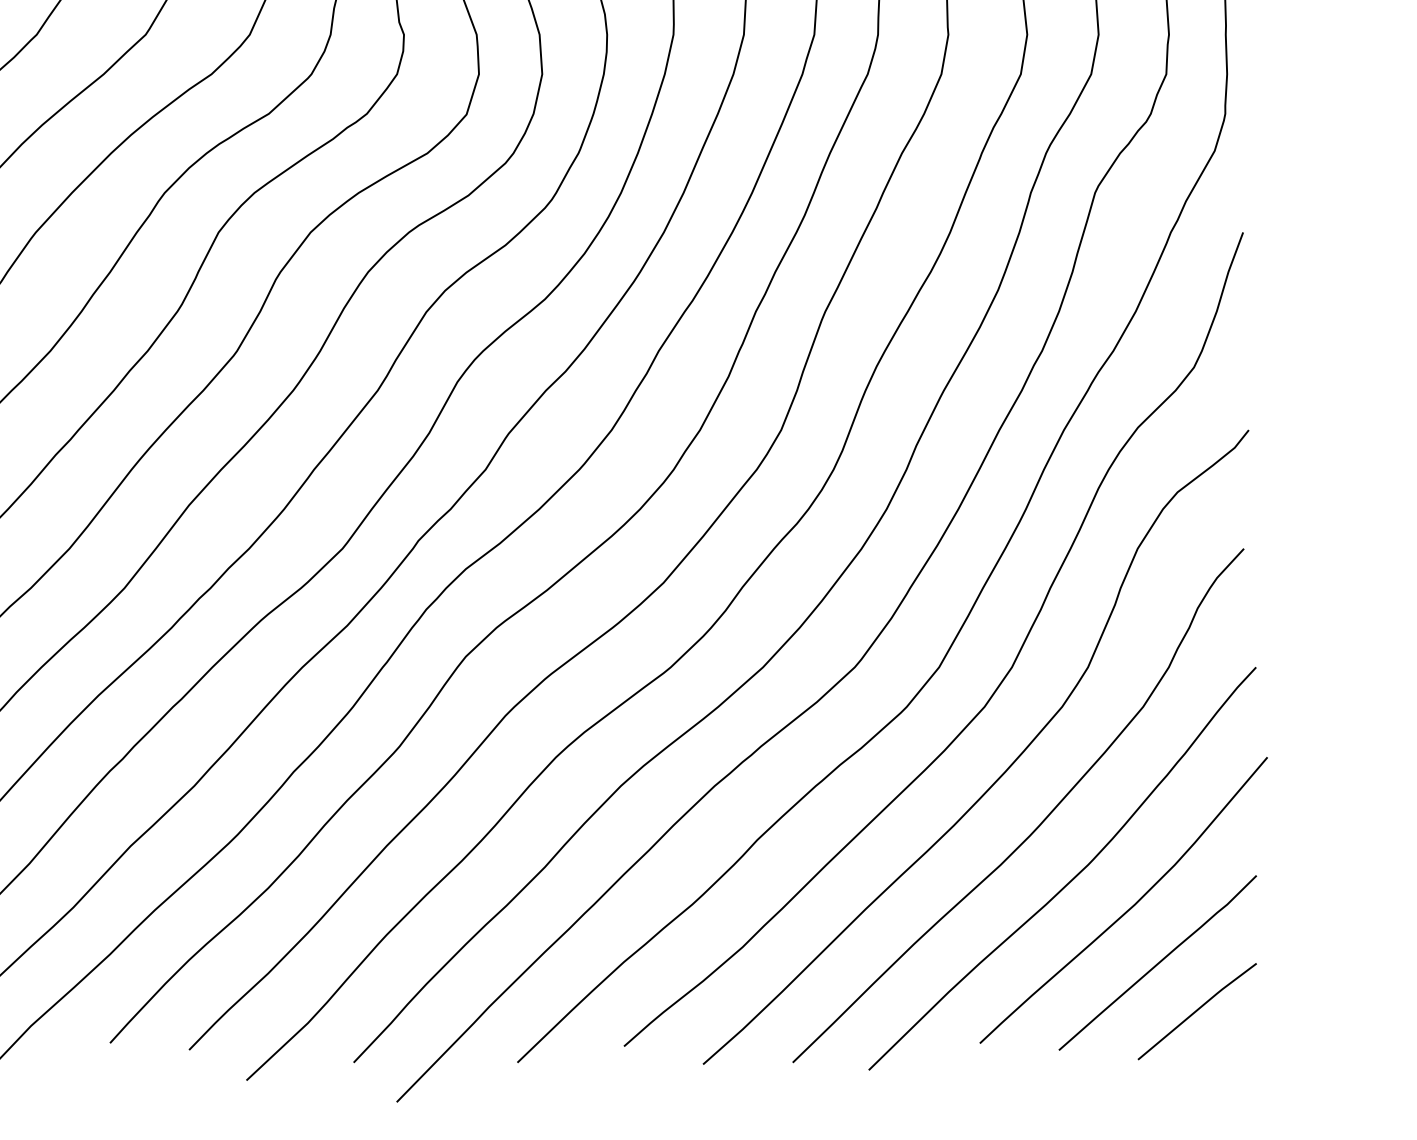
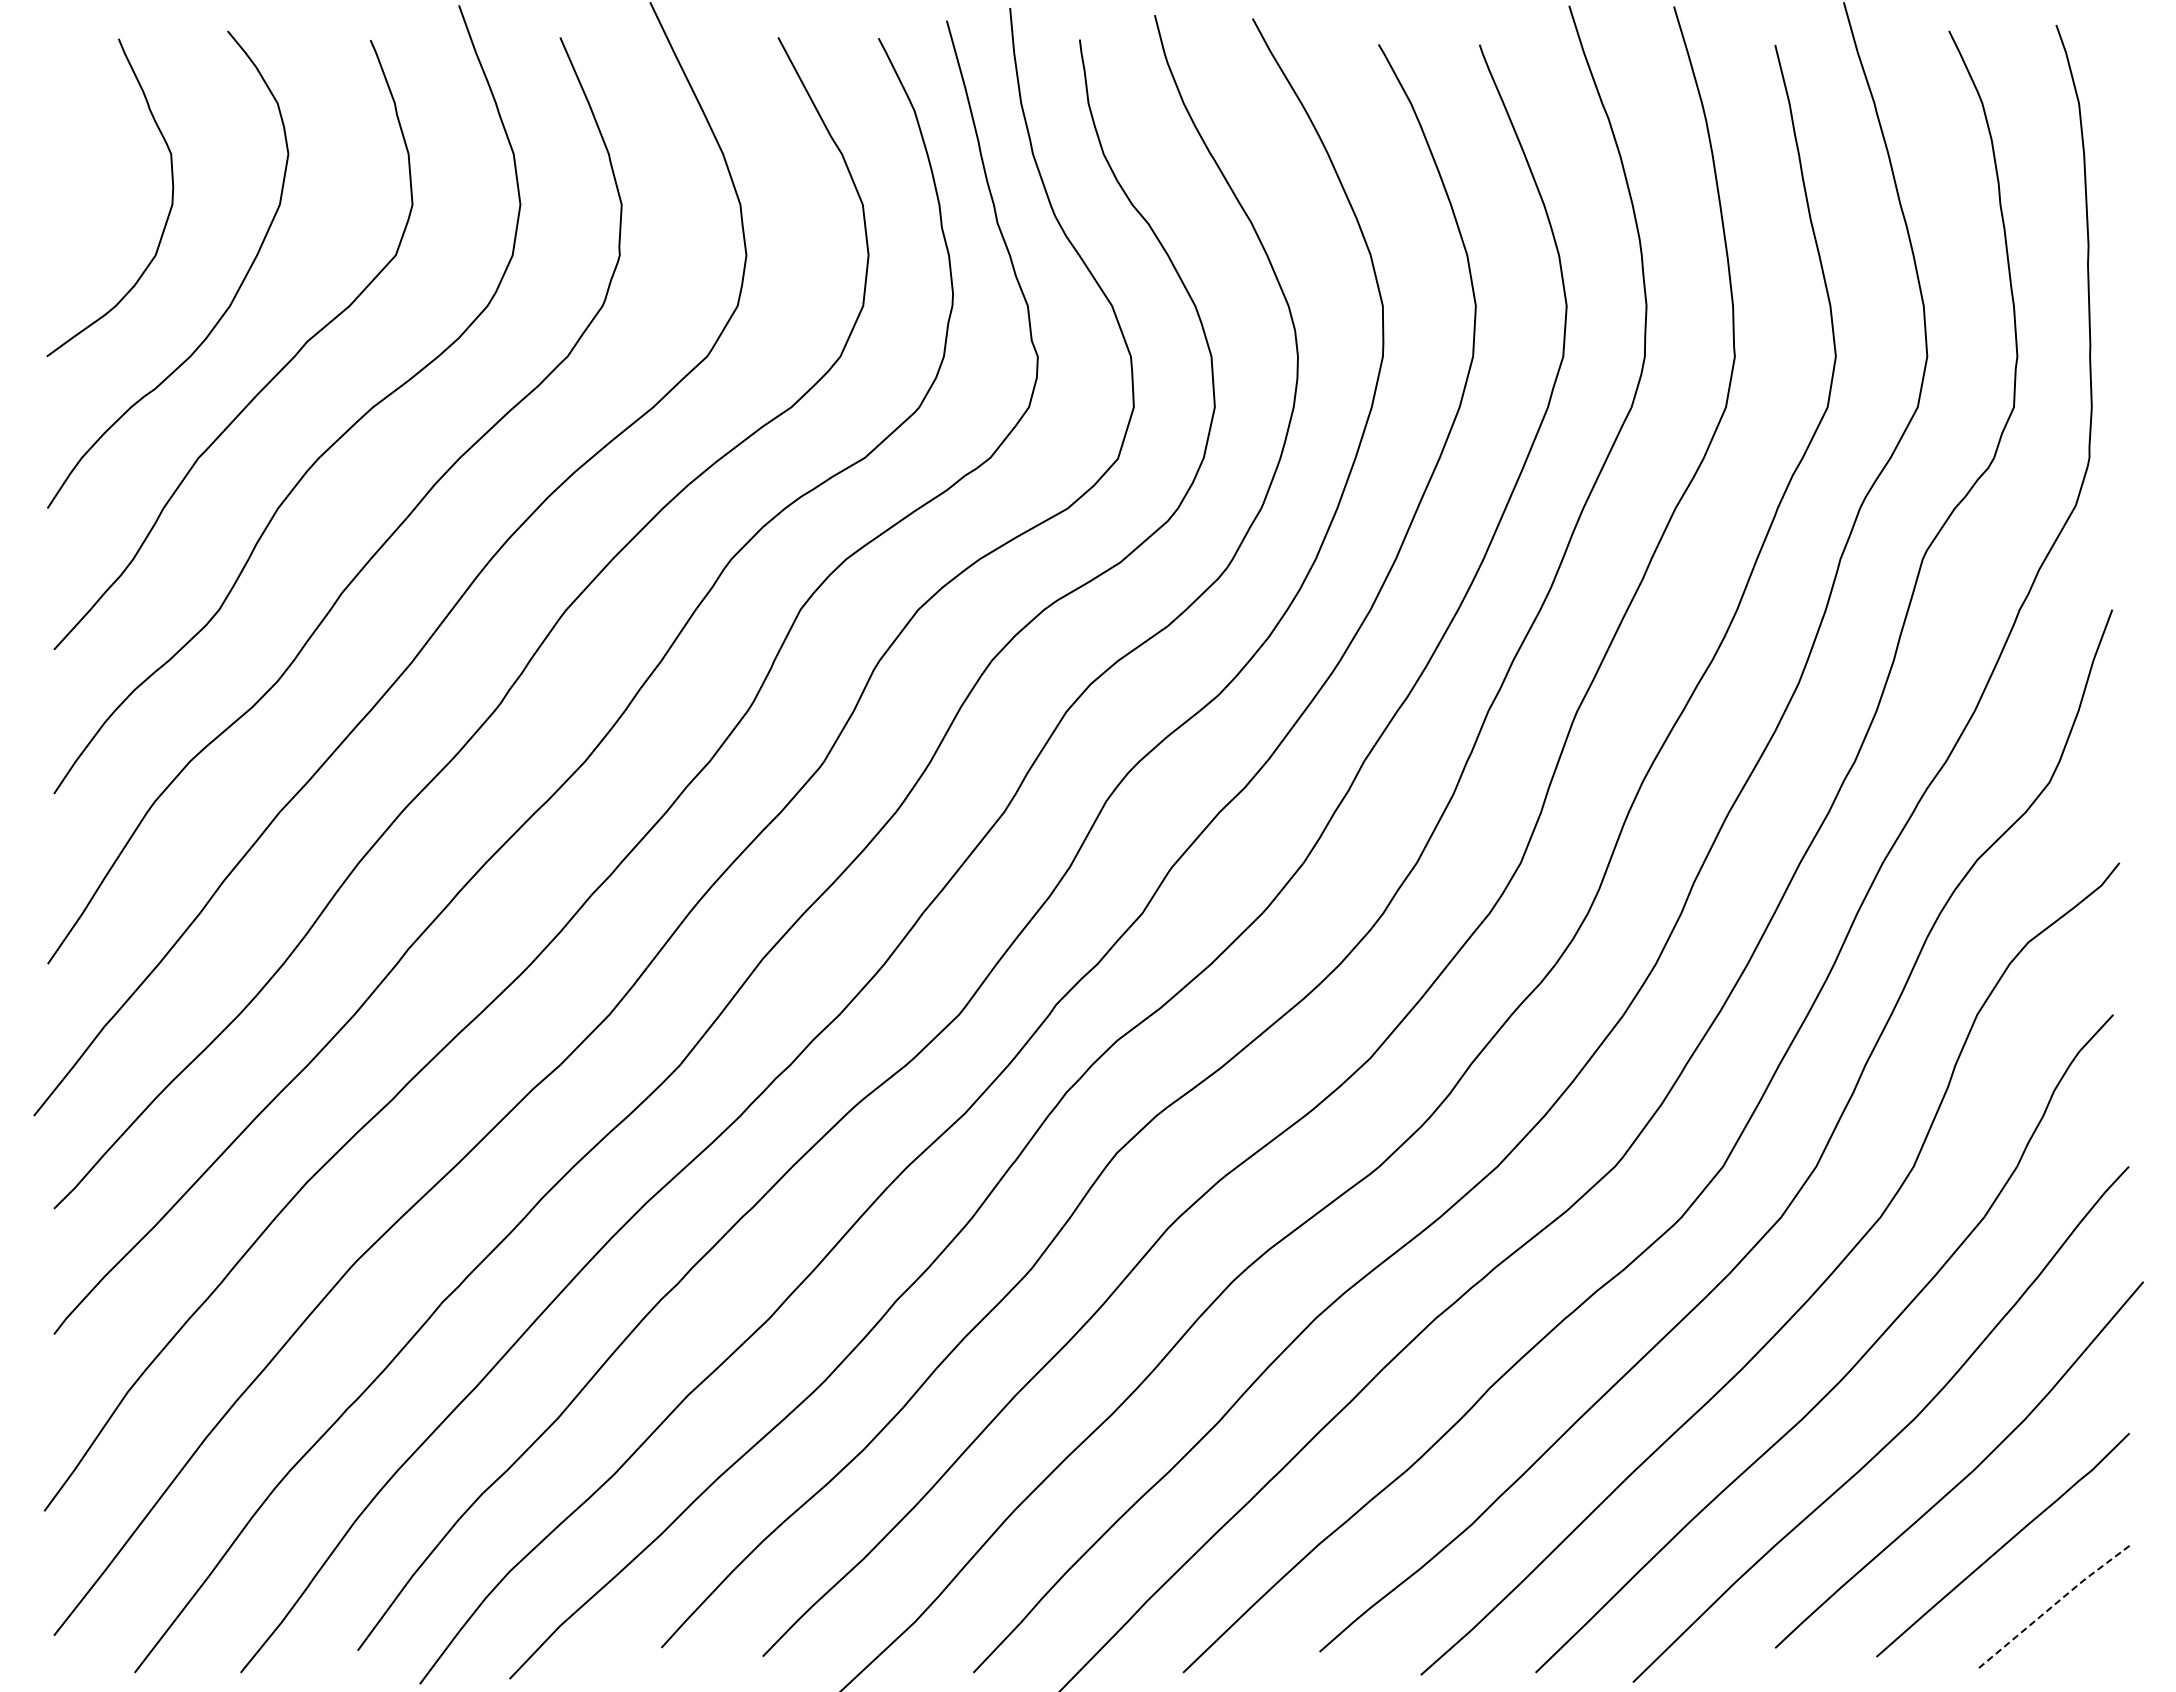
line: (1197, 1010) -> (2053, 1605), solid -> dashed

